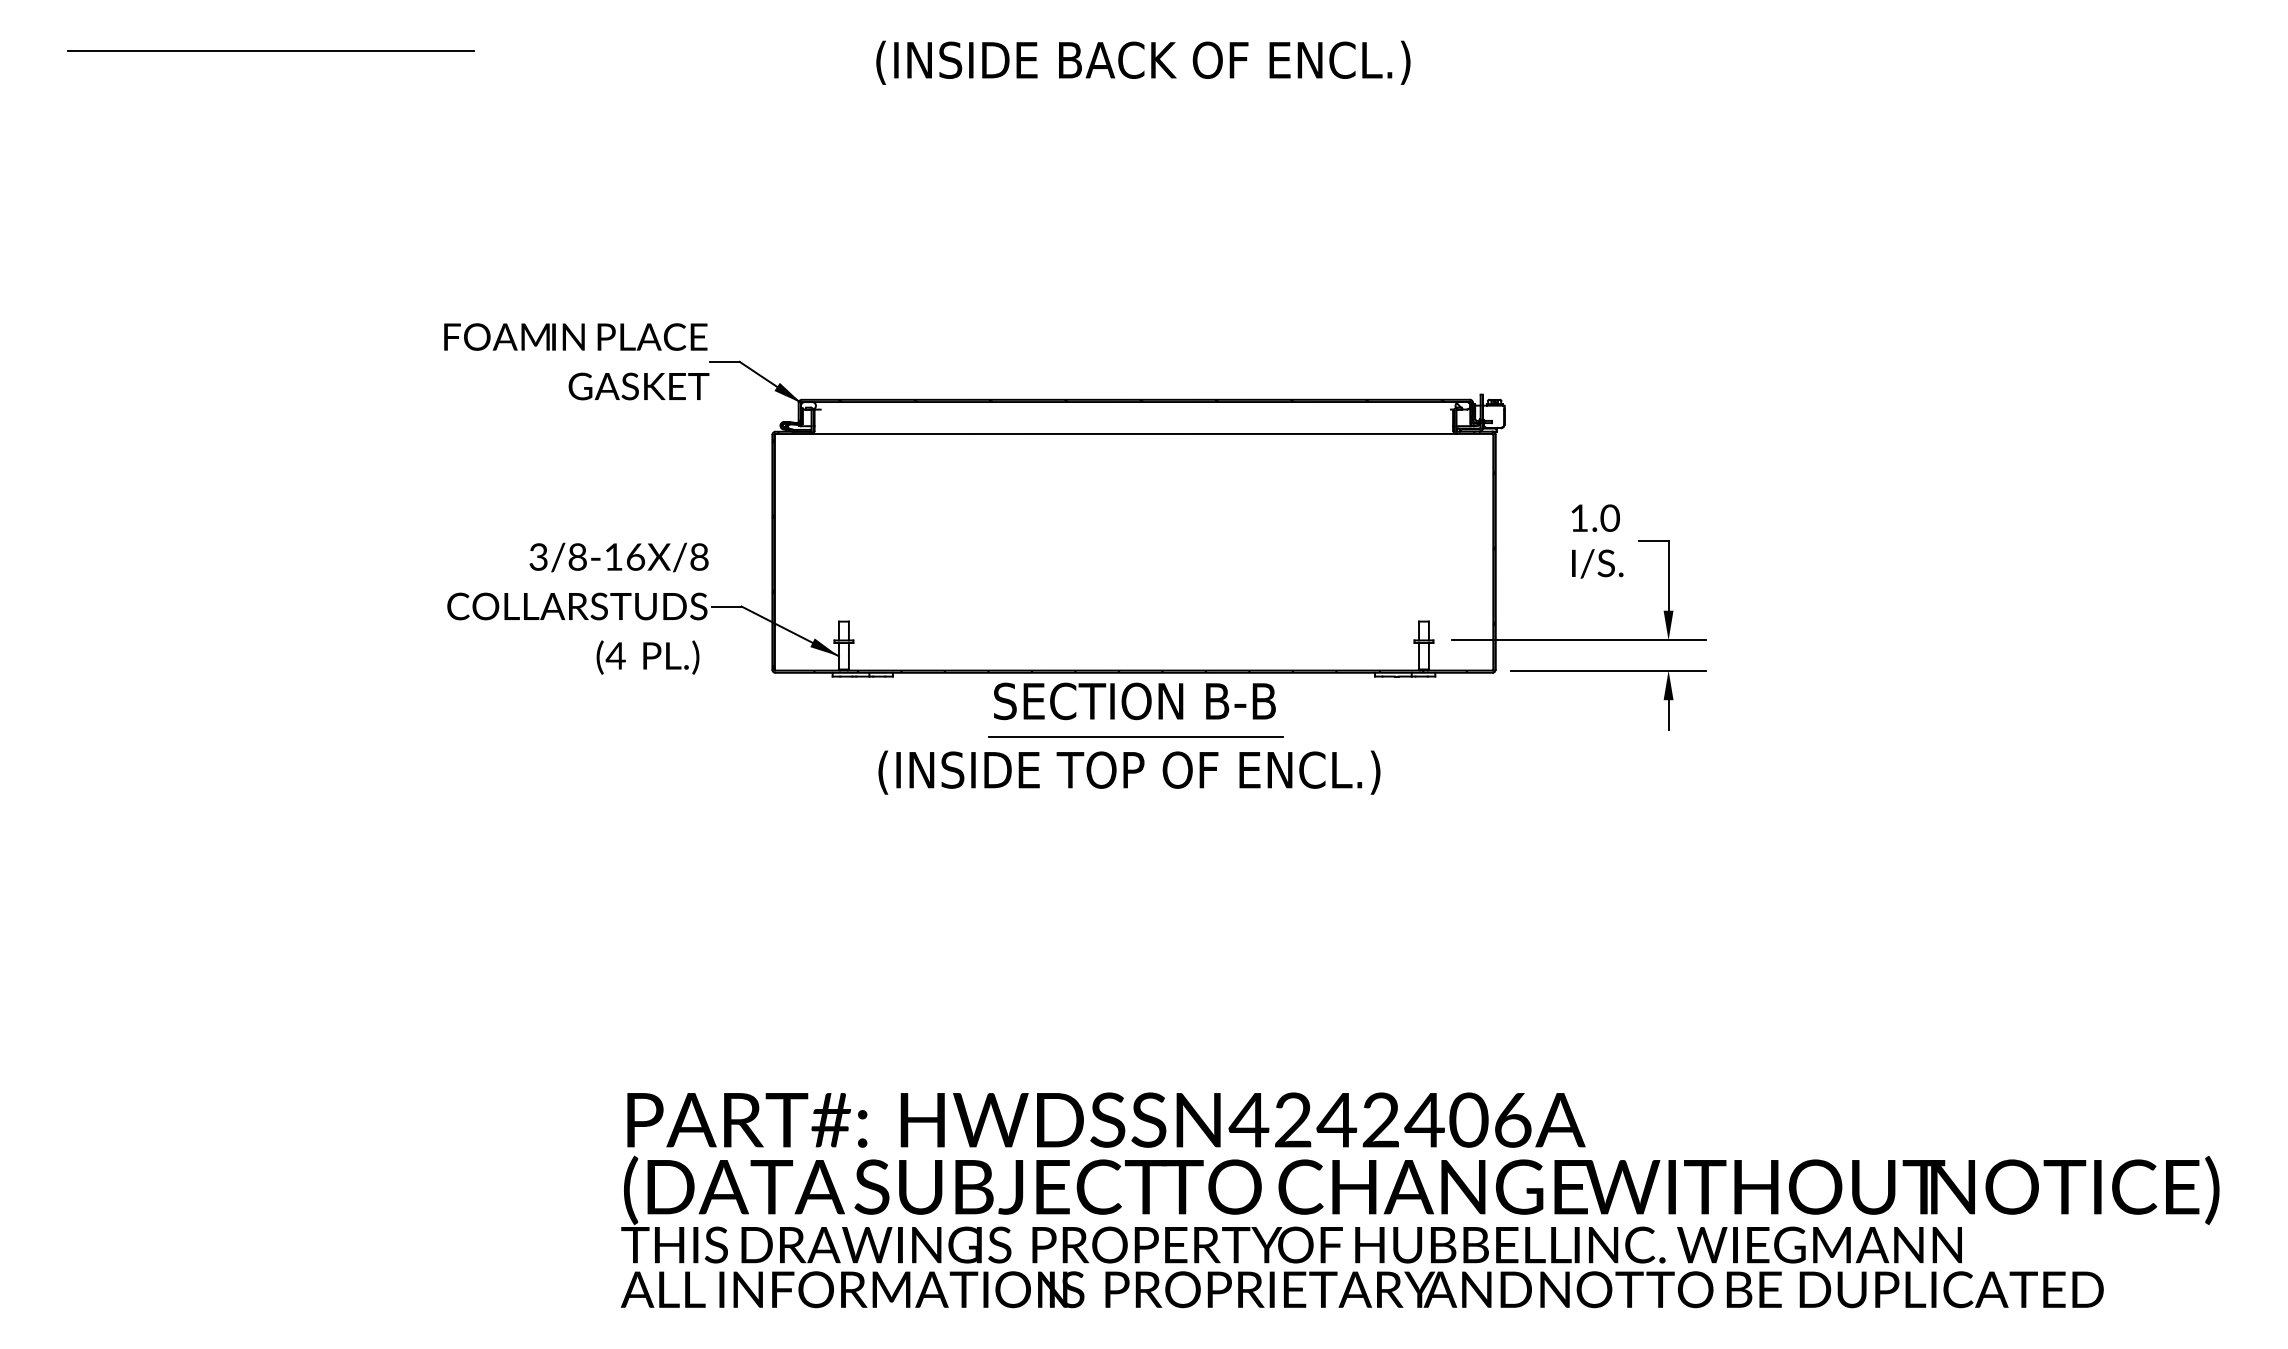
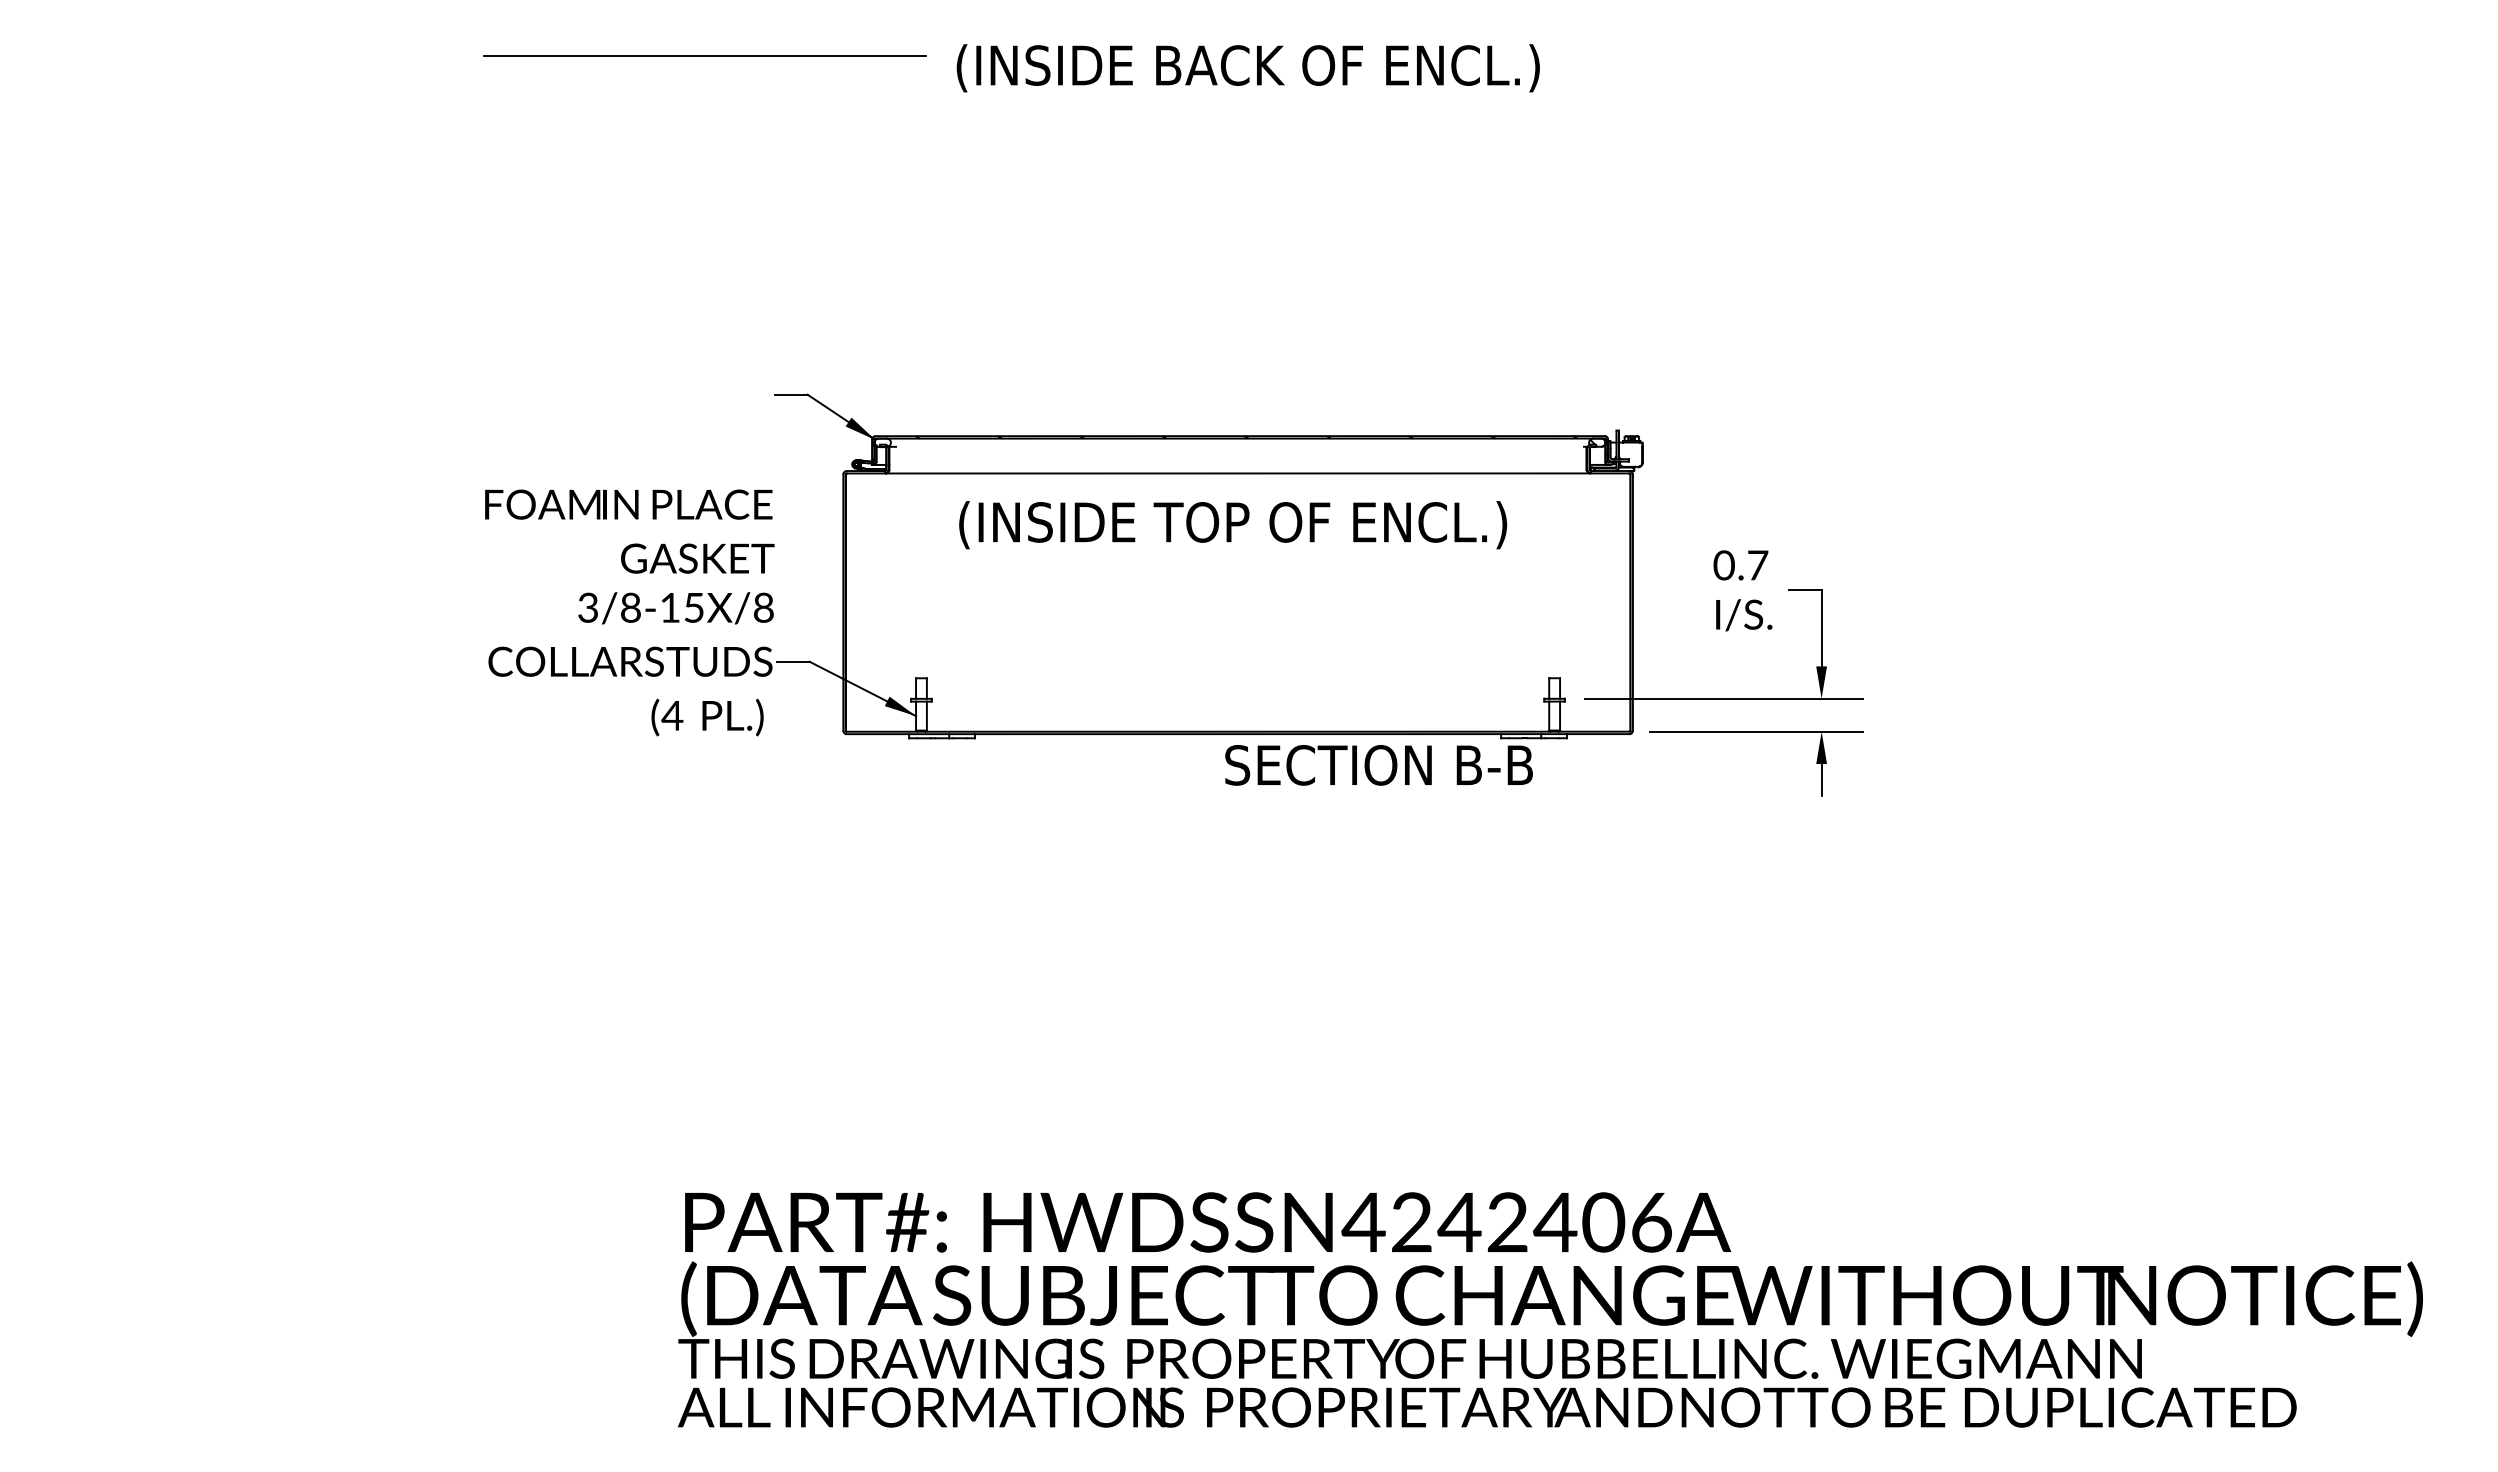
line: (270, 51) -> (704, 55), moved
text: (576, 361) -> (629, 531), moved
text: (1594, 518) -> (1740, 565), 1.0 -> 0.7
hatch: (1133, 552) -> (1237, 602), removed
text: (636, 556) -> (694, 607), 3/8-16 -> 3/8-15
text: (1134, 701) -> (1378, 765), moved
line: (1135, 737) -> (1239, 804), removed
text: (1129, 772) -> (1233, 525), moved

